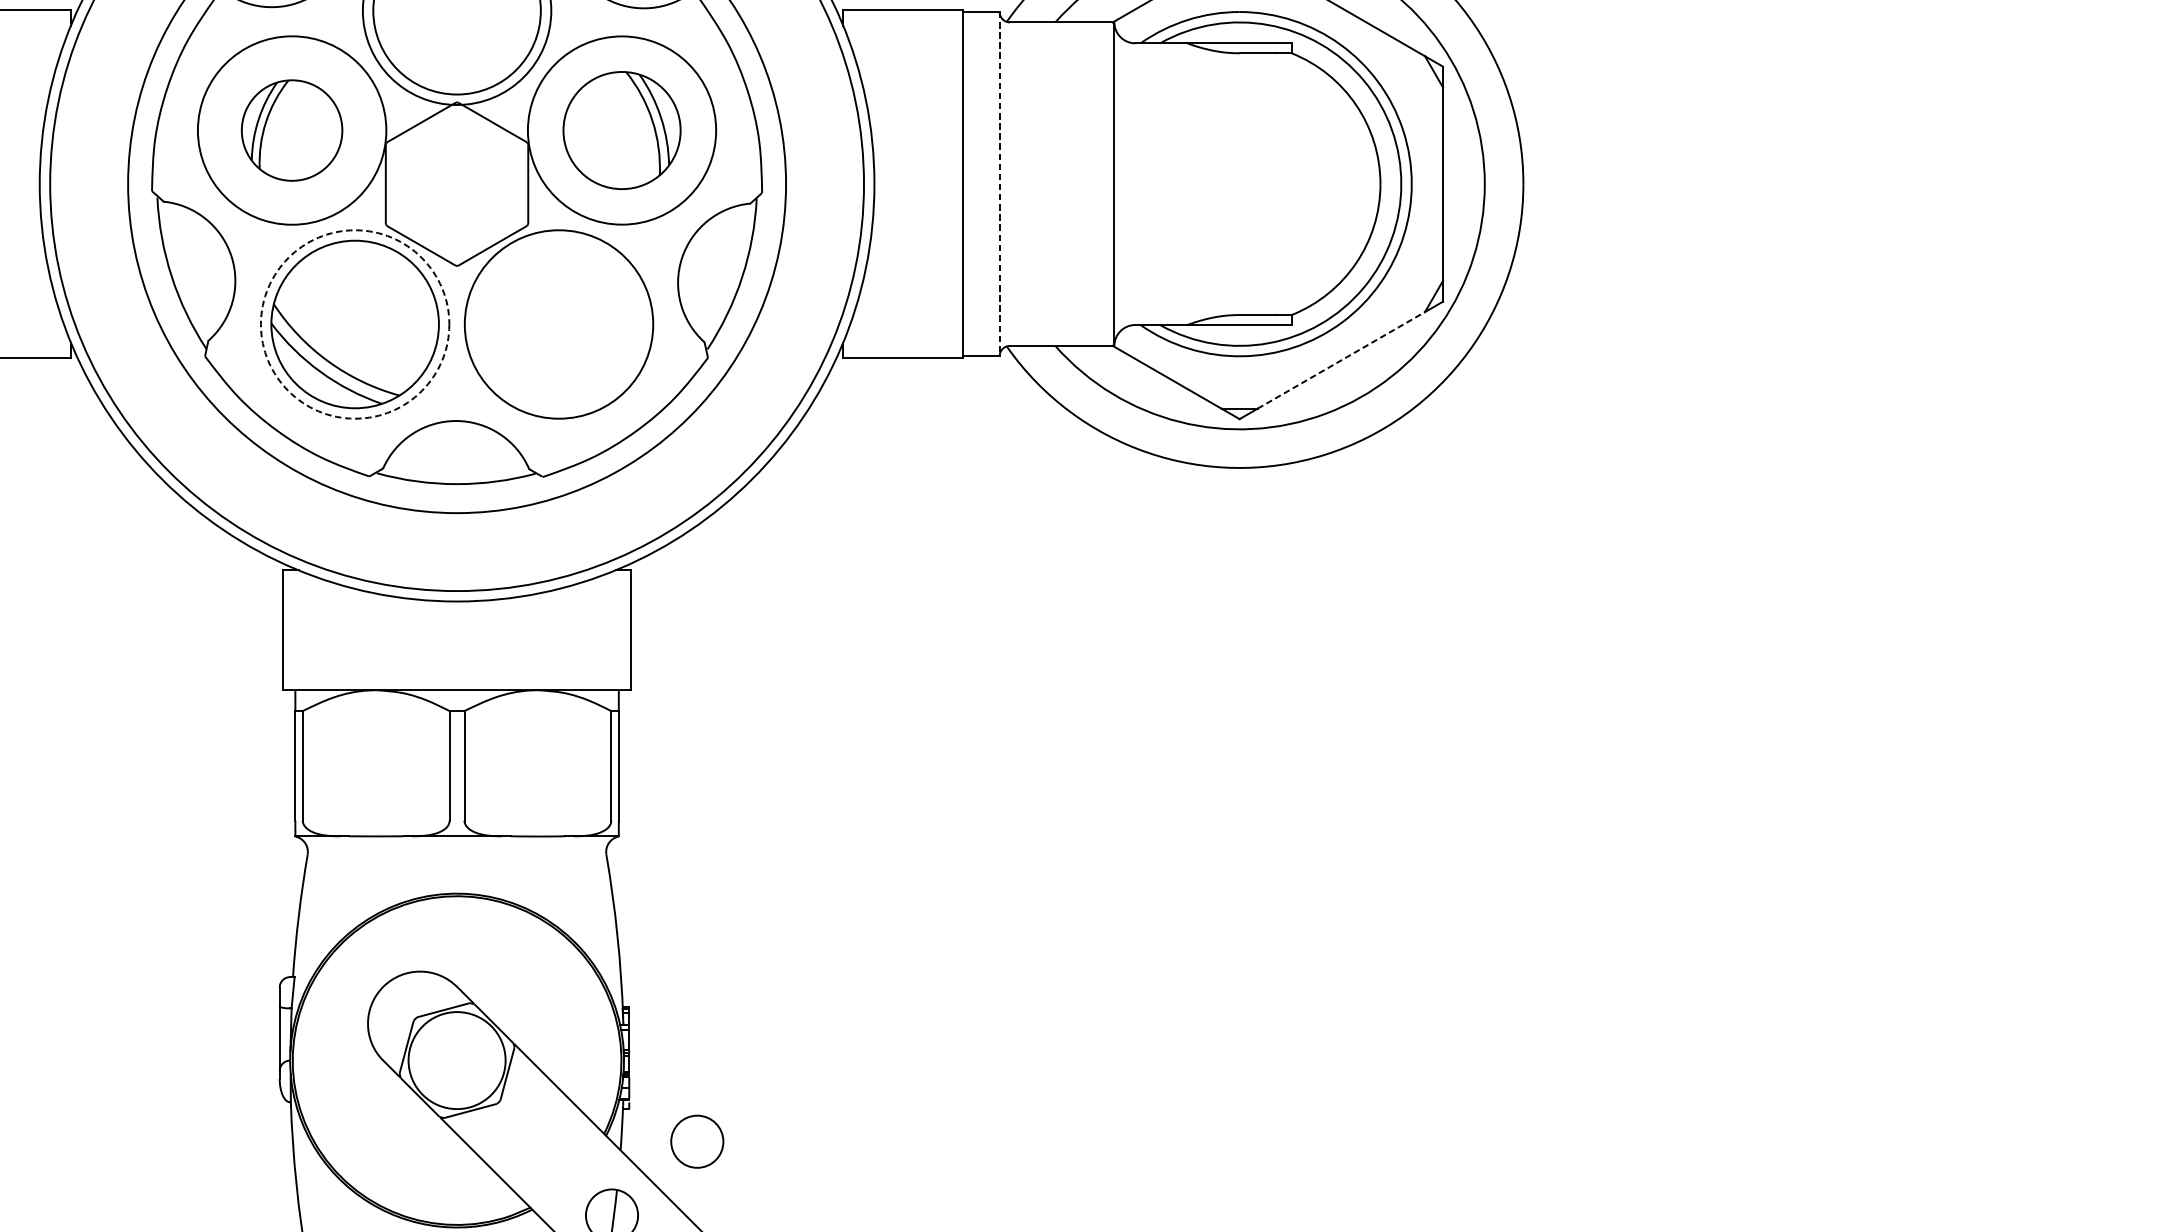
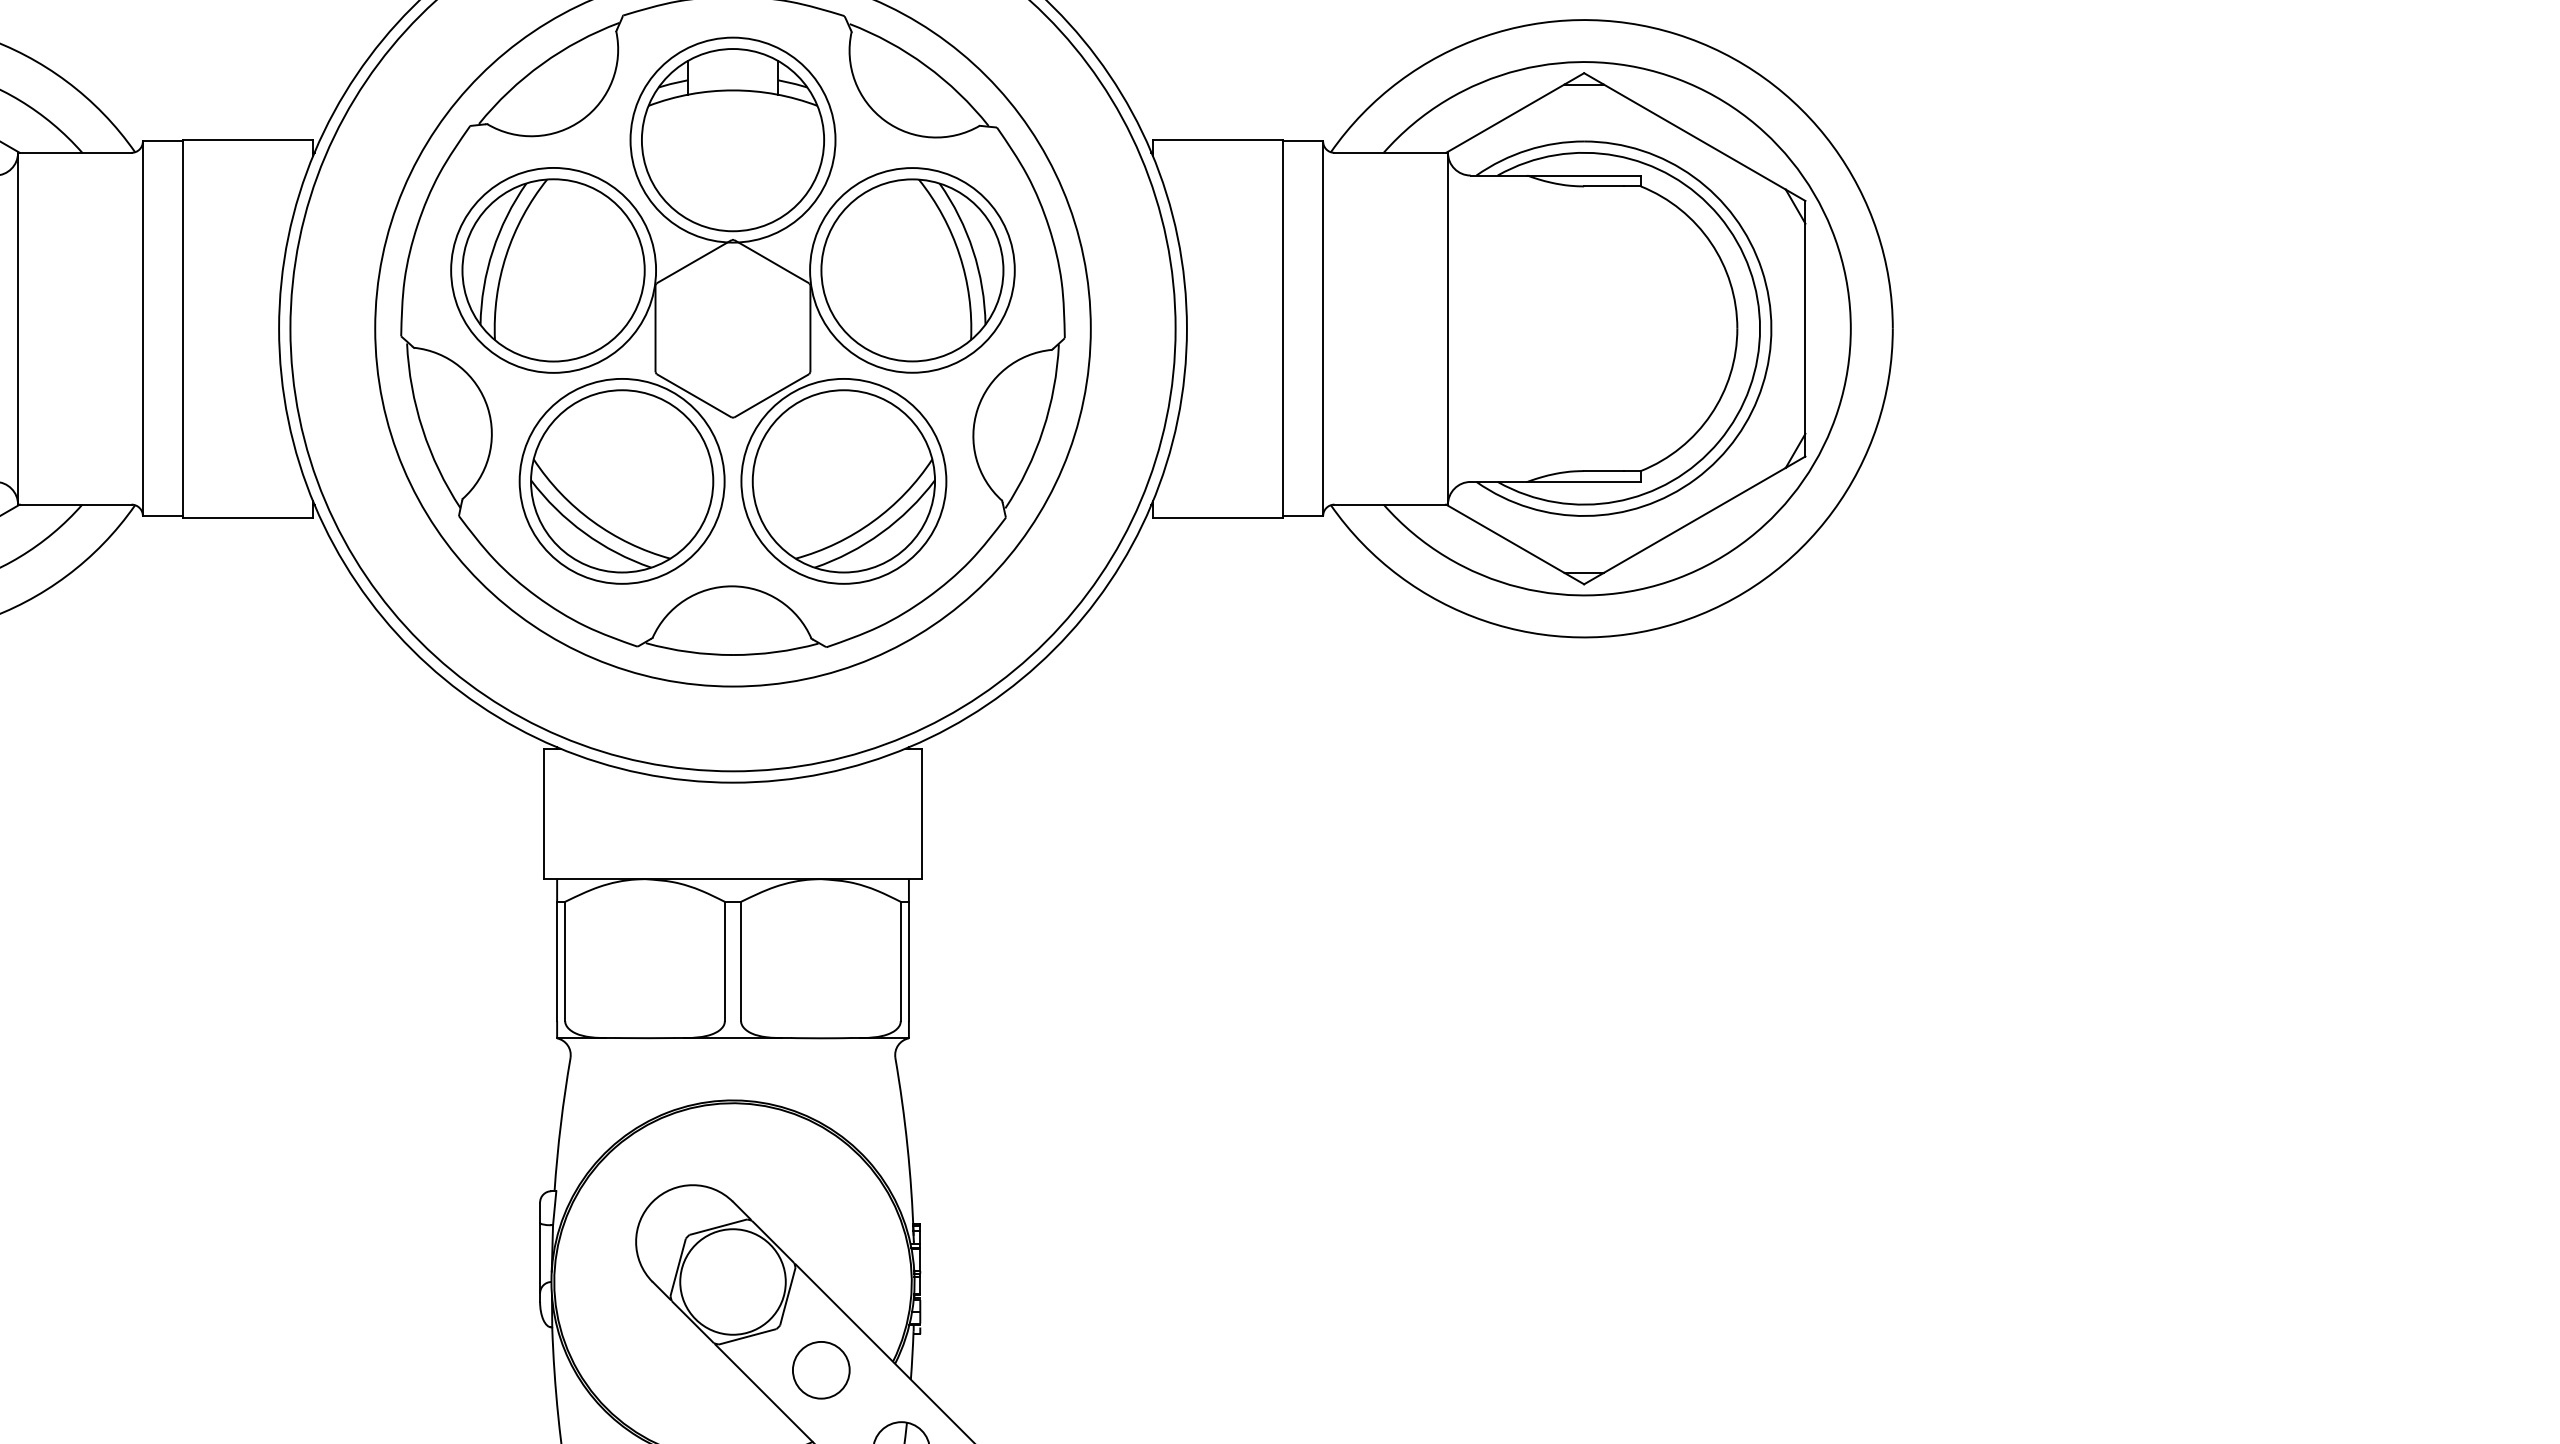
part: (292, 130) -> (553, 270), size x1.67
part: (622, 130) -> (912, 270), size x1.43
line: (999, 184) -> (1323, 329), dashed -> solid
circle: (354, 323) -> (621, 480), dashed -> solid
part: (558, 324) -> (843, 481), added
line: (1341, 360) -> (1695, 520), dashed -> solid
circle: (697, 1141) -> (821, 1370), moved

